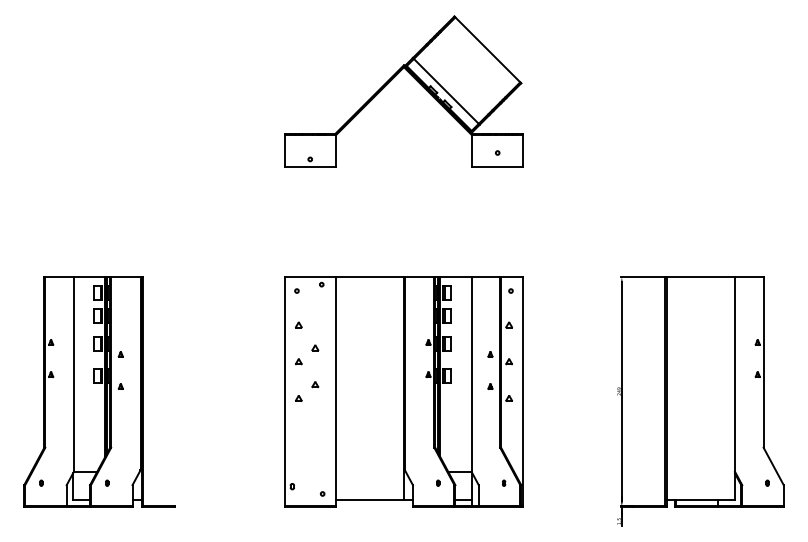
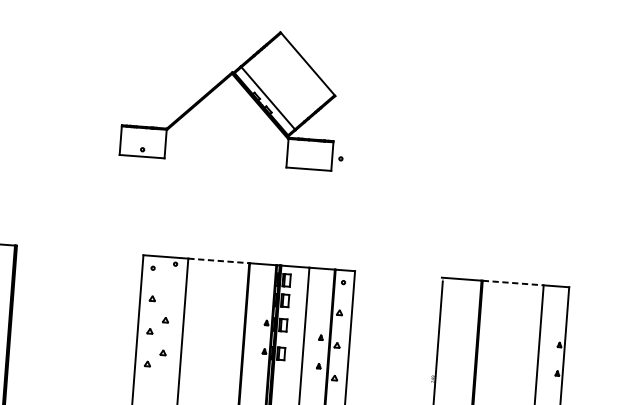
part: (392, 80) -> (221, 85), moved
line: (370, 277) -> (219, 261), solid -> dashed
line: (701, 277) -> (513, 283), solid -> dashed

